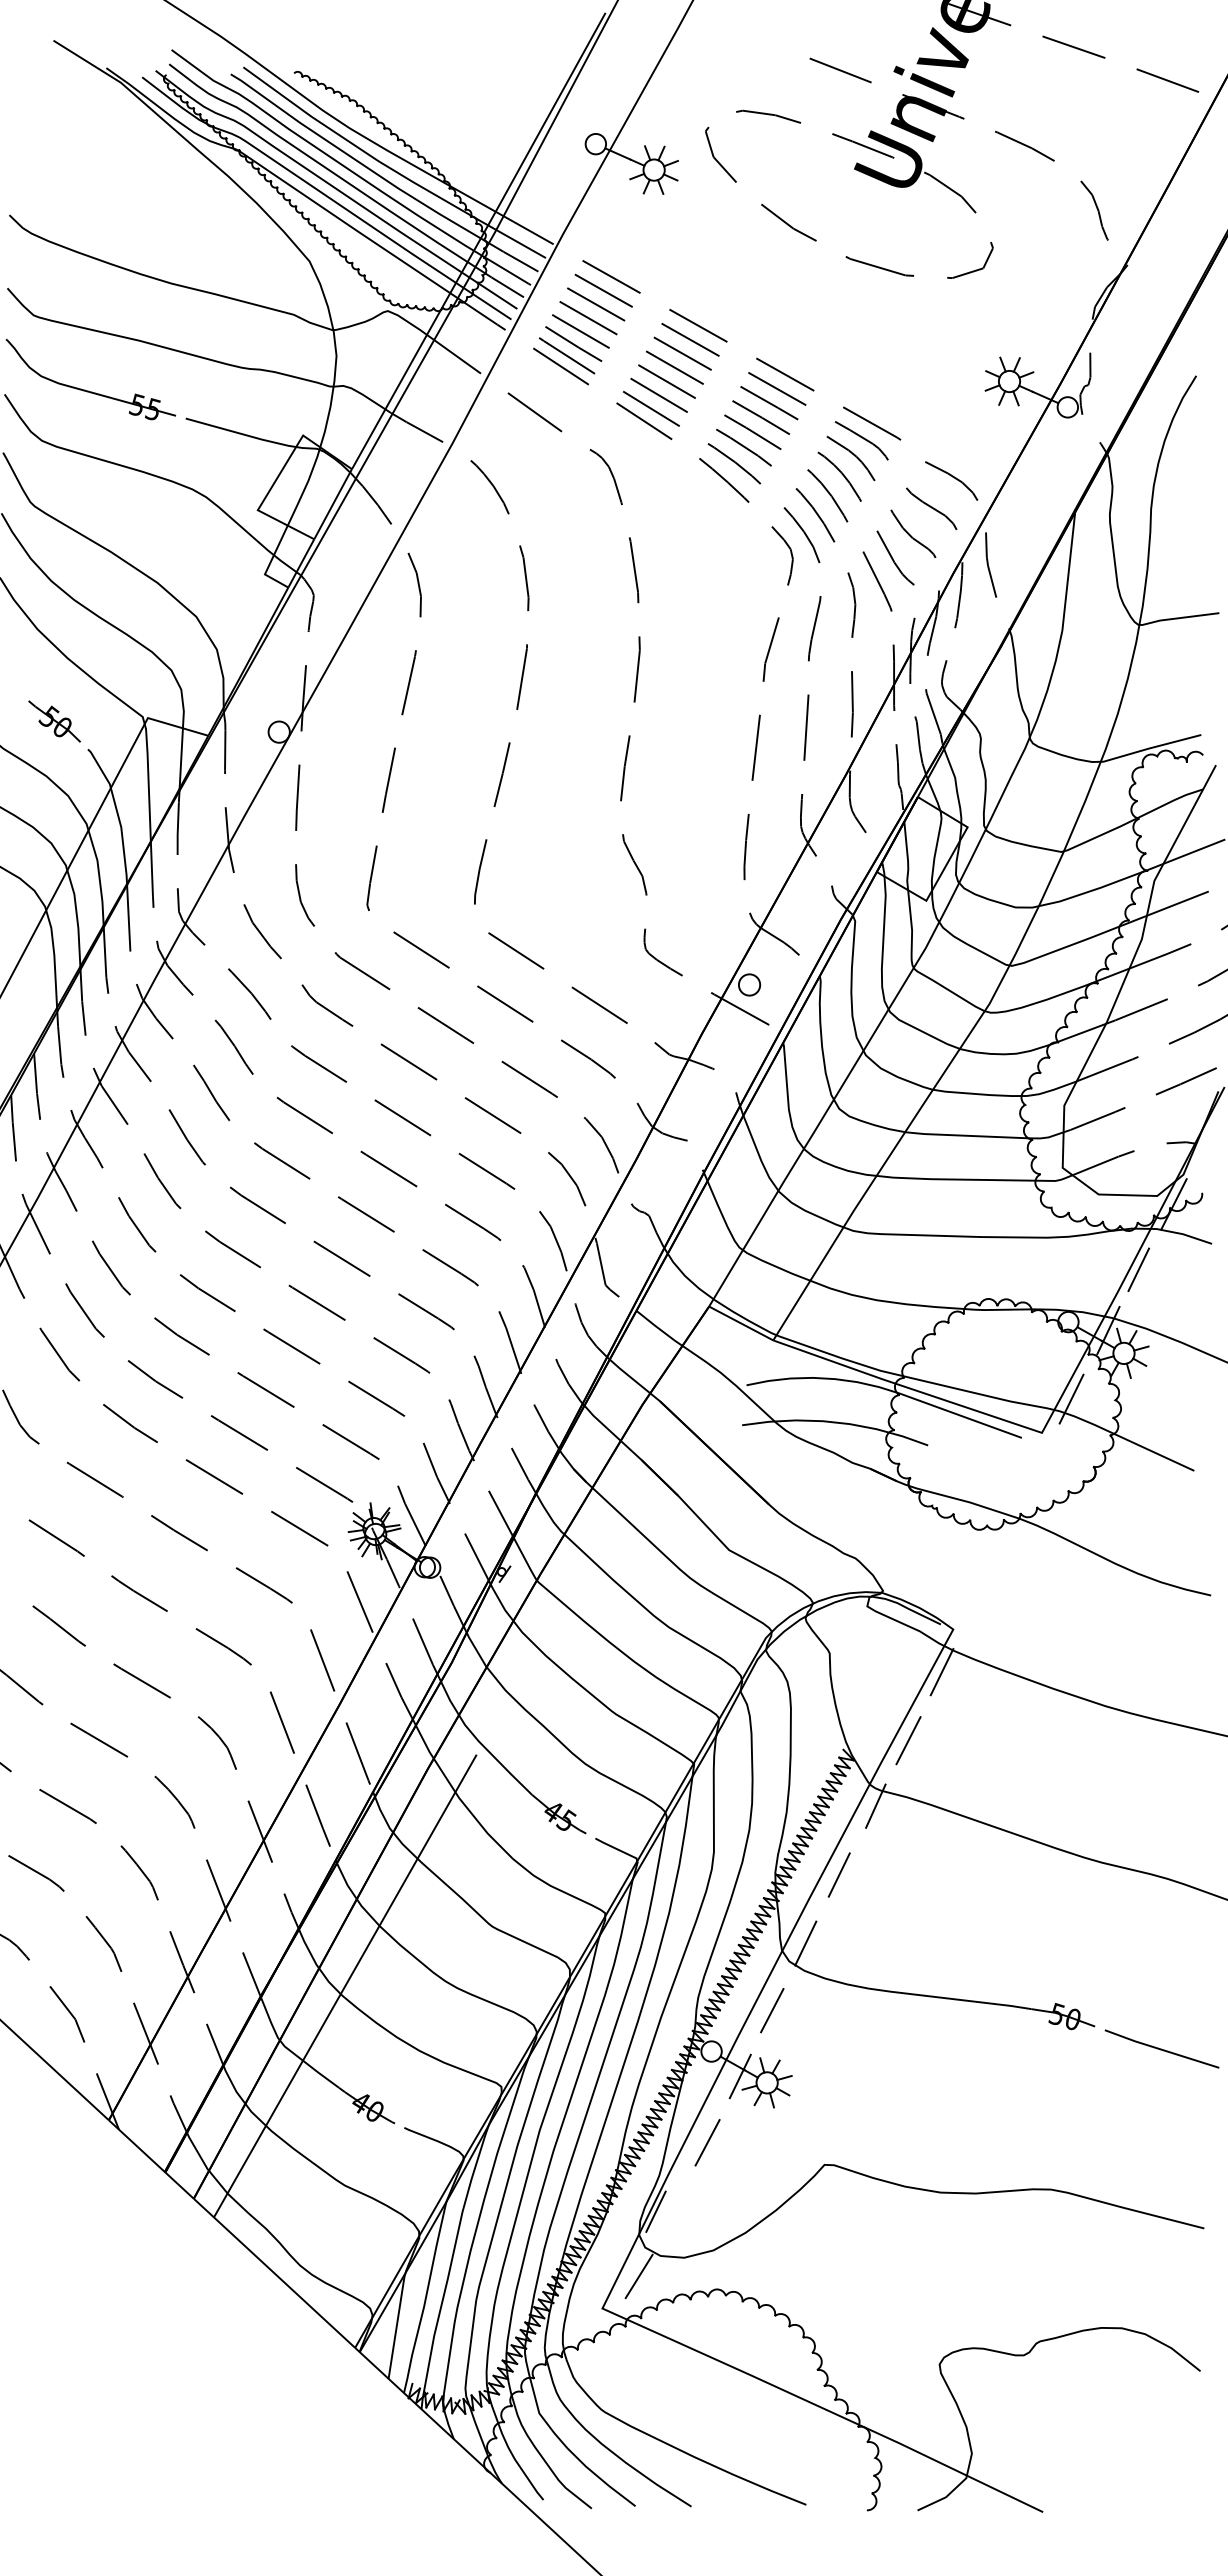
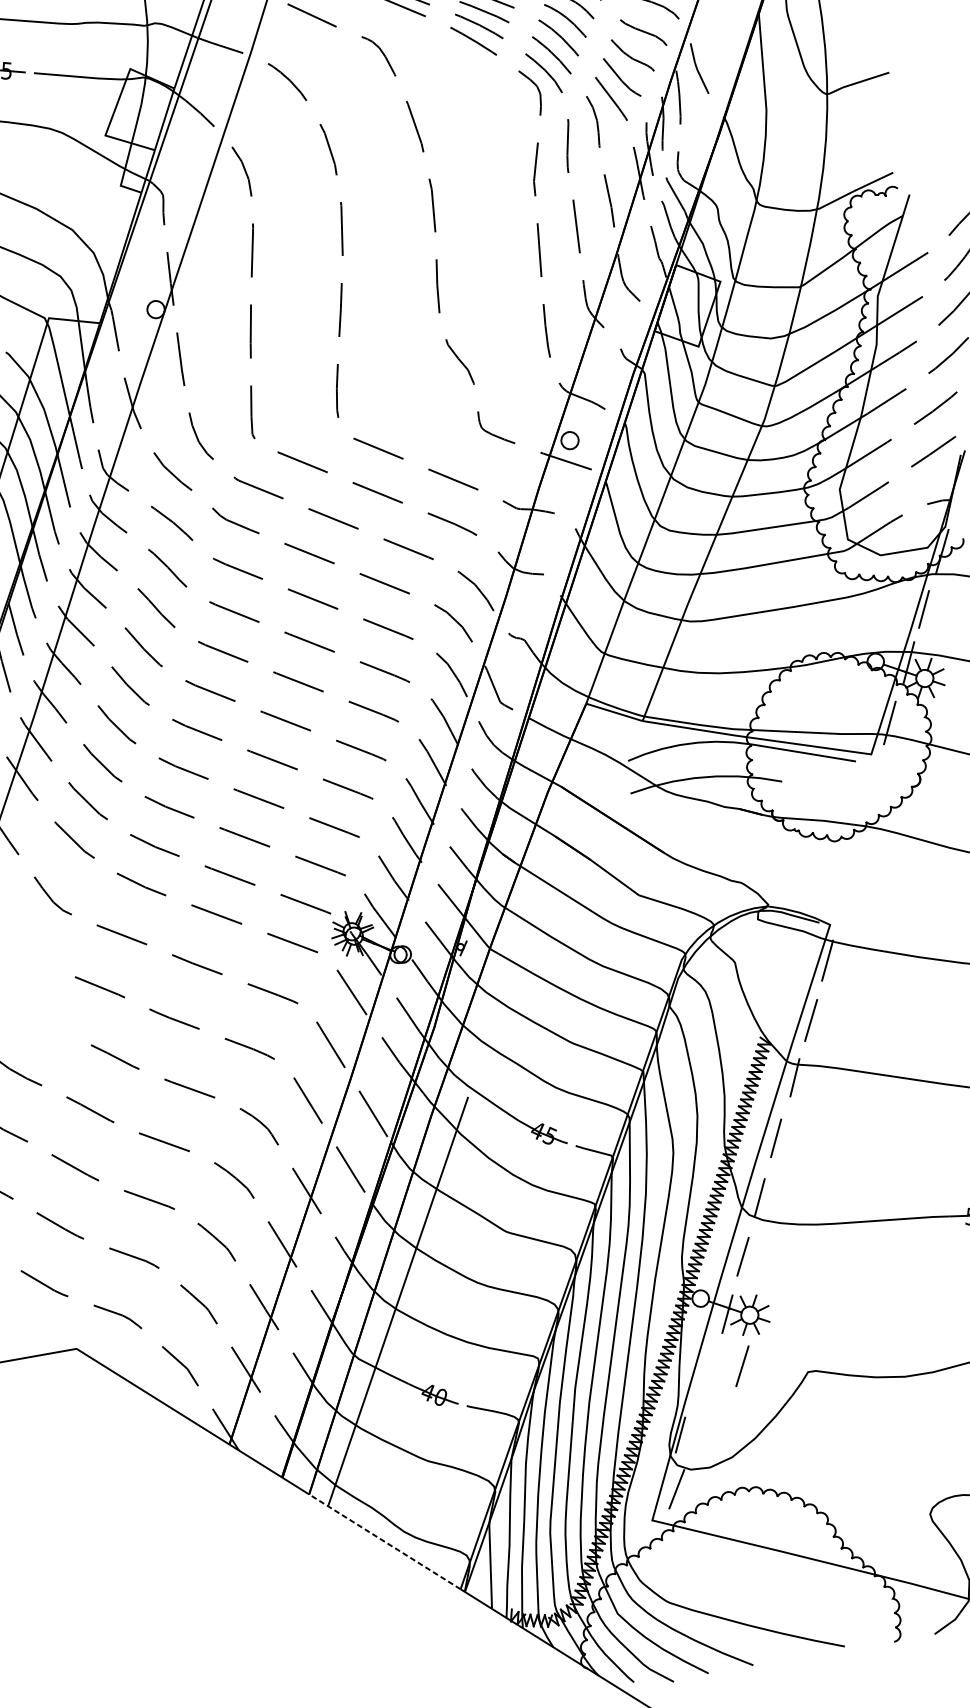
line: (707, 2142) -> (742, 1366), moved
line: (274, 2273) -> (384, 1541), solid -> dashed

